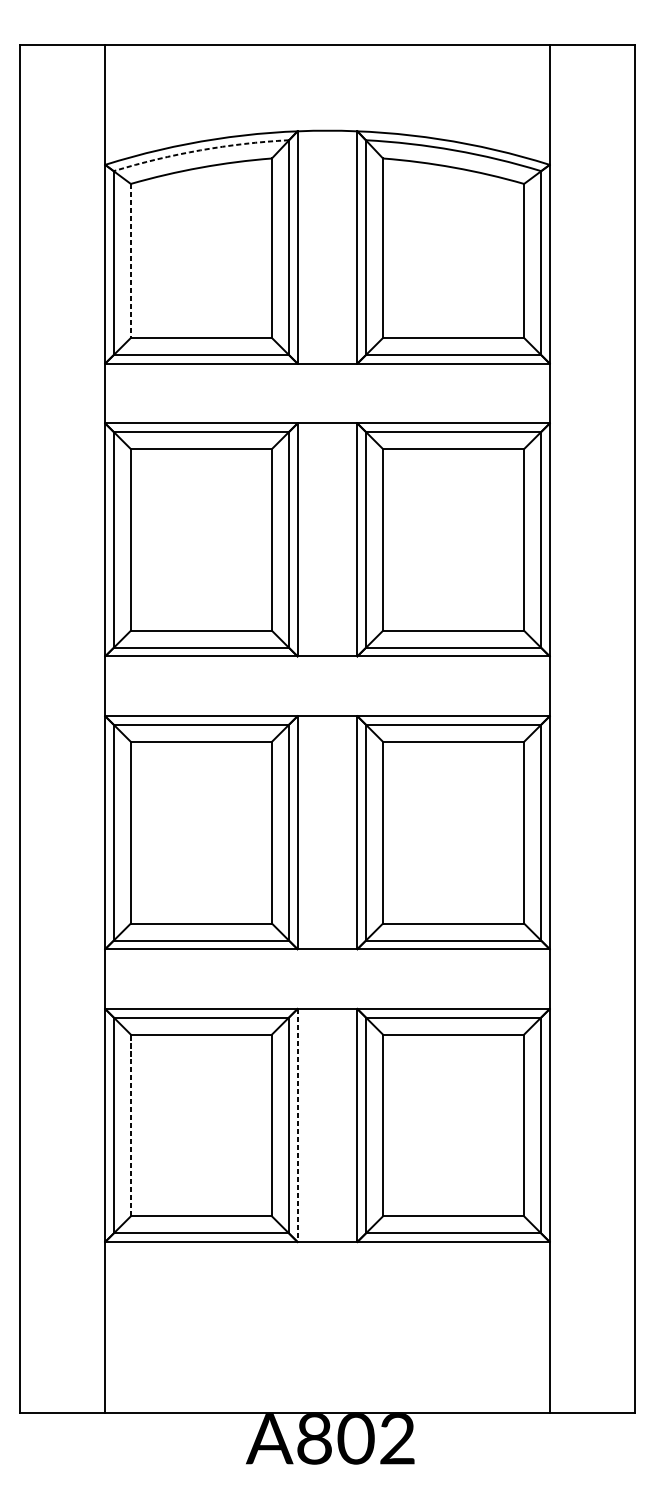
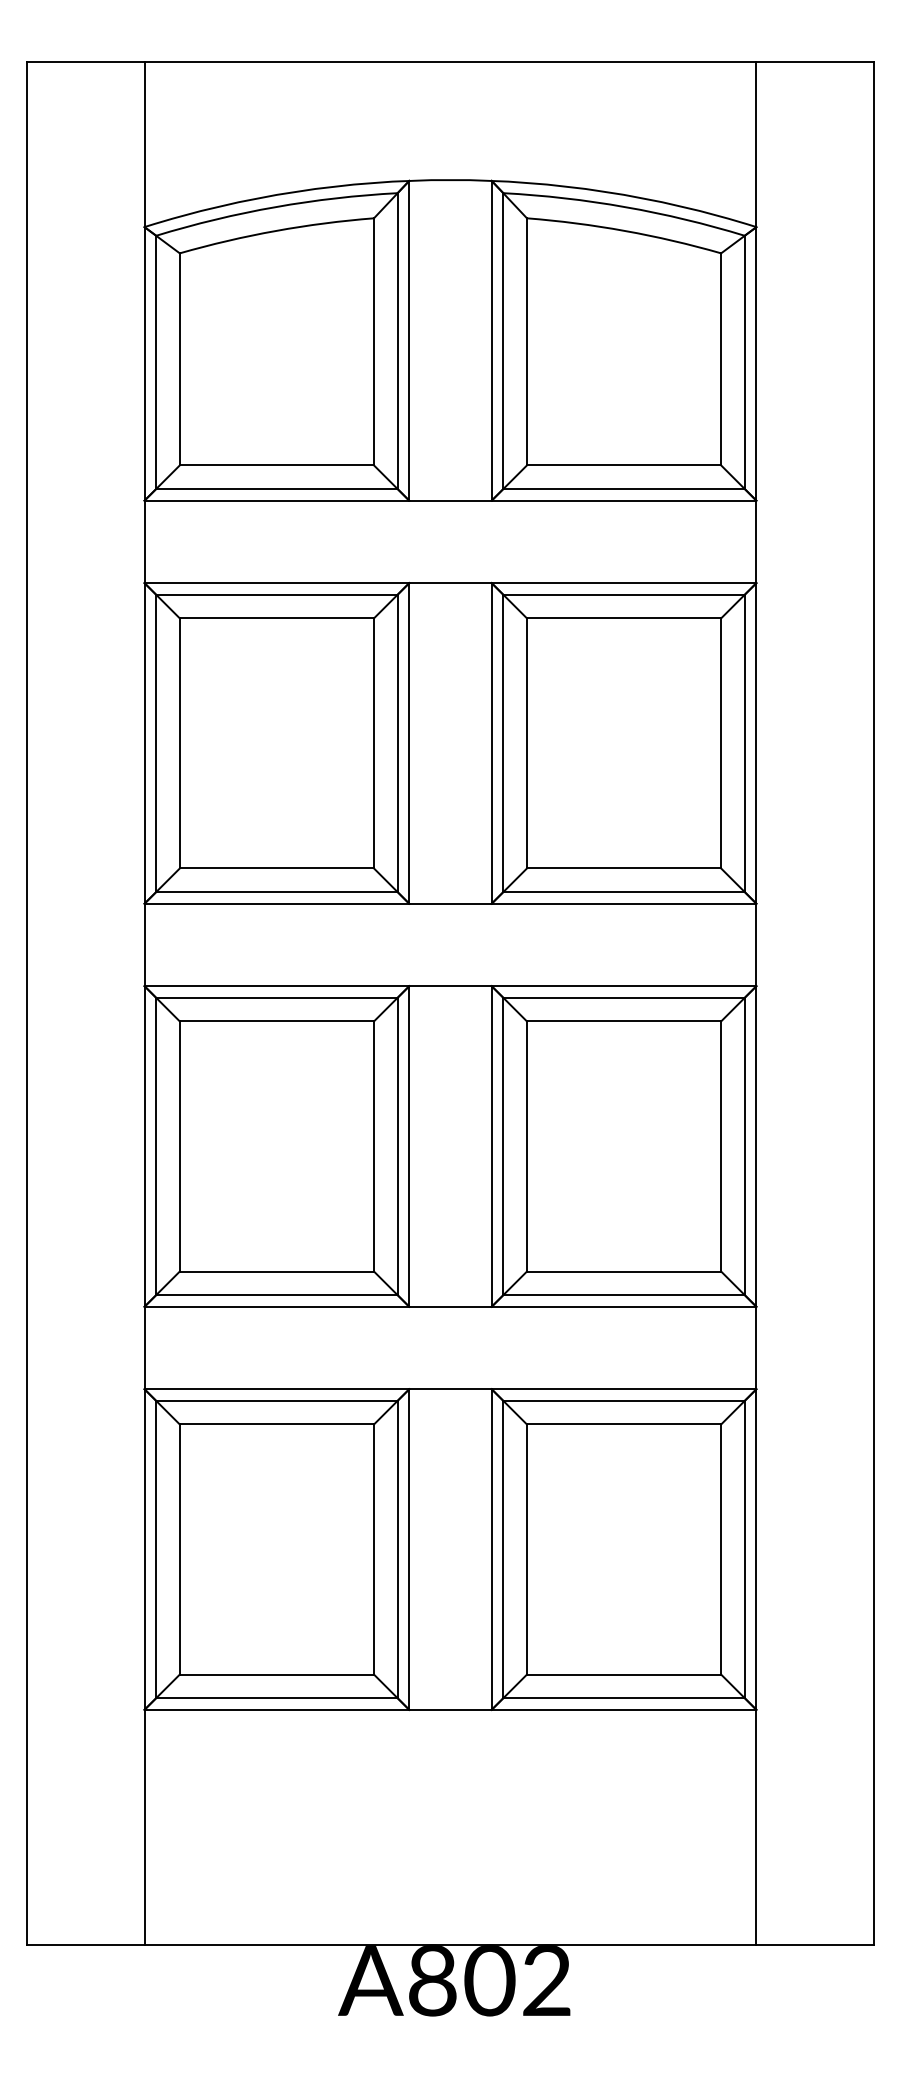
arc: (200, 150) -> (275, 207), dashed -> solid
line: (130, 261) -> (179, 359), dashed -> solid
line: (130, 1125) -> (179, 1549), dashed -> solid
line: (297, 1126) -> (409, 1550), dashed -> solid

